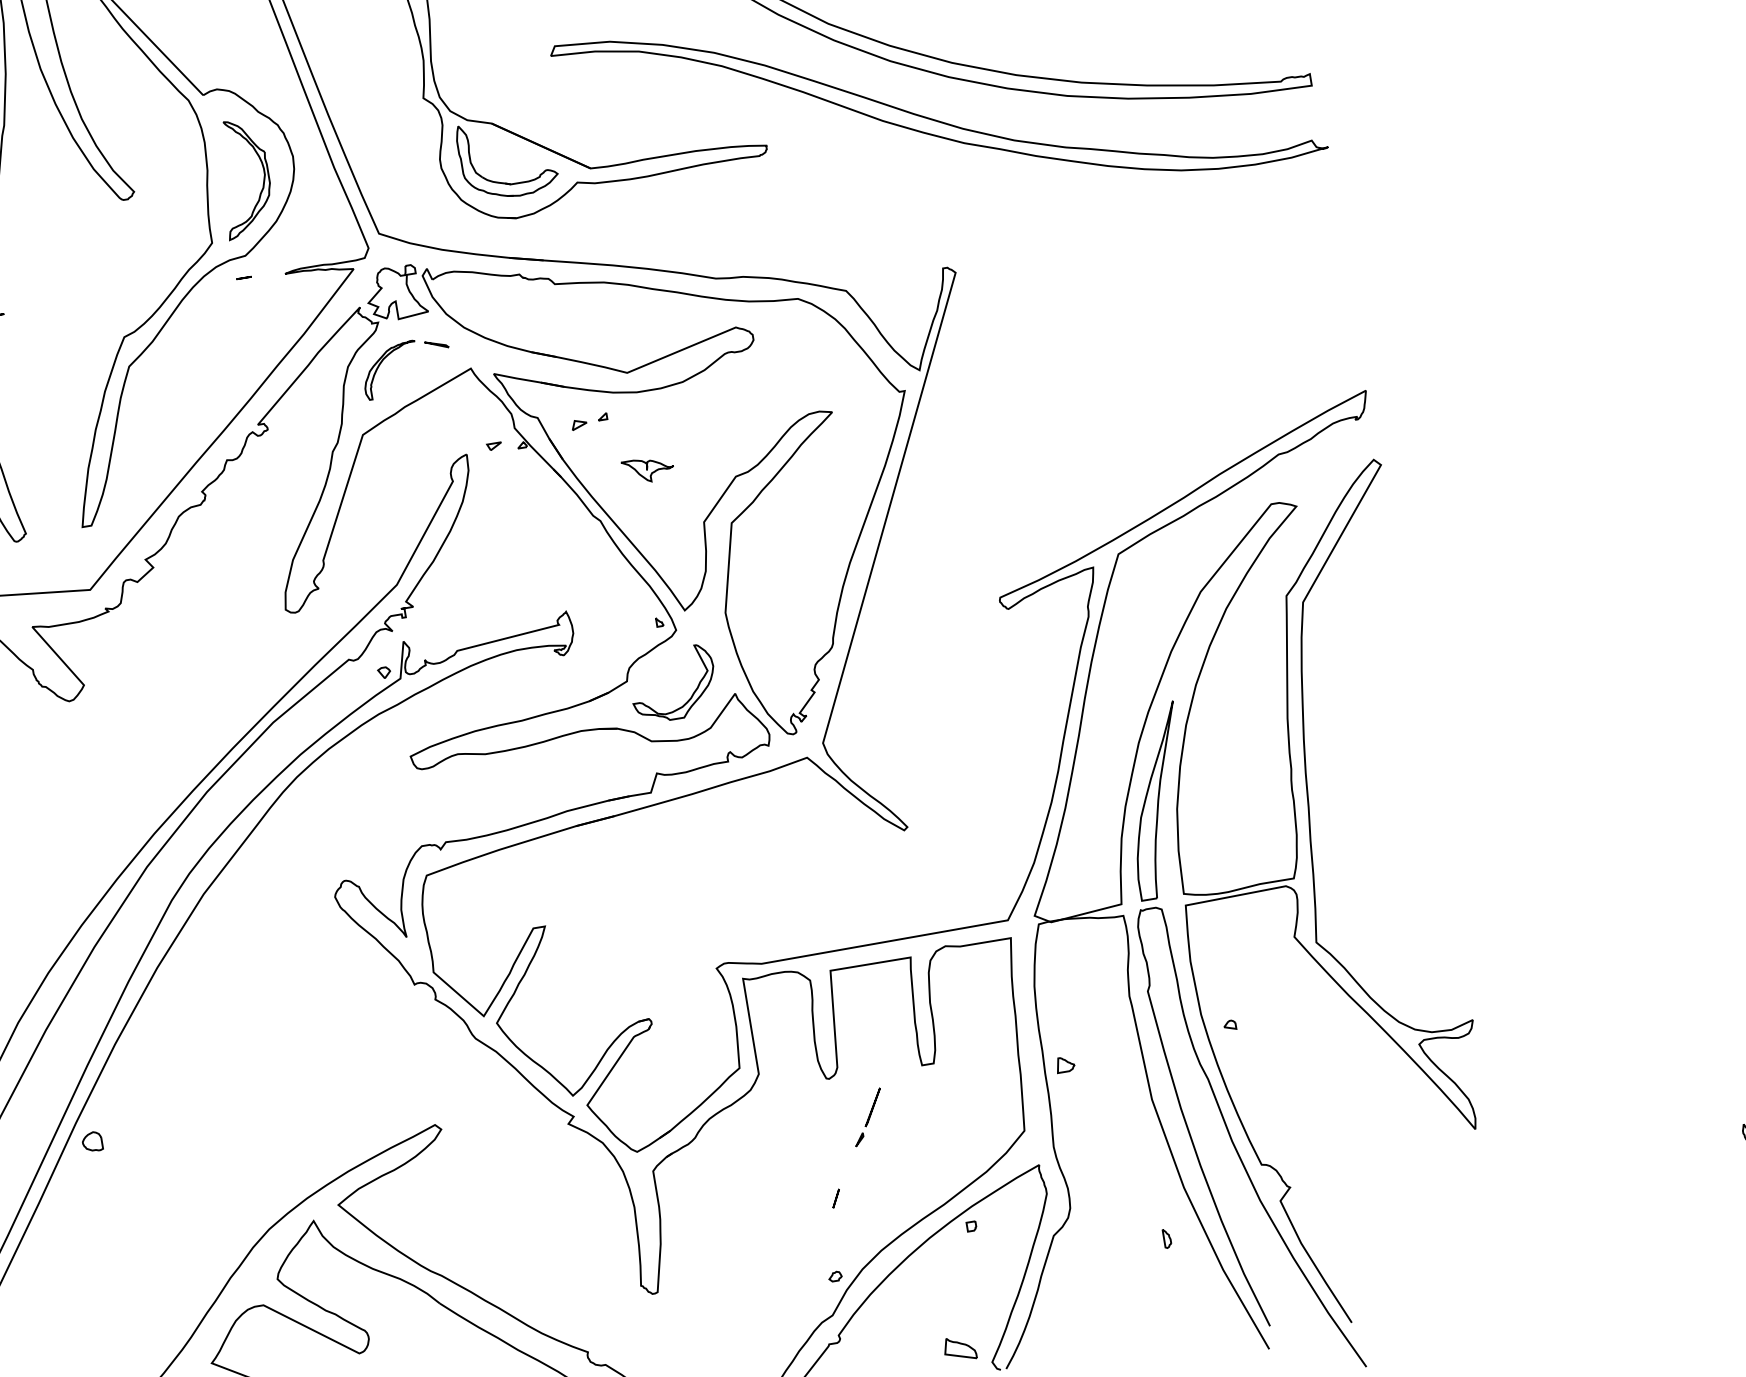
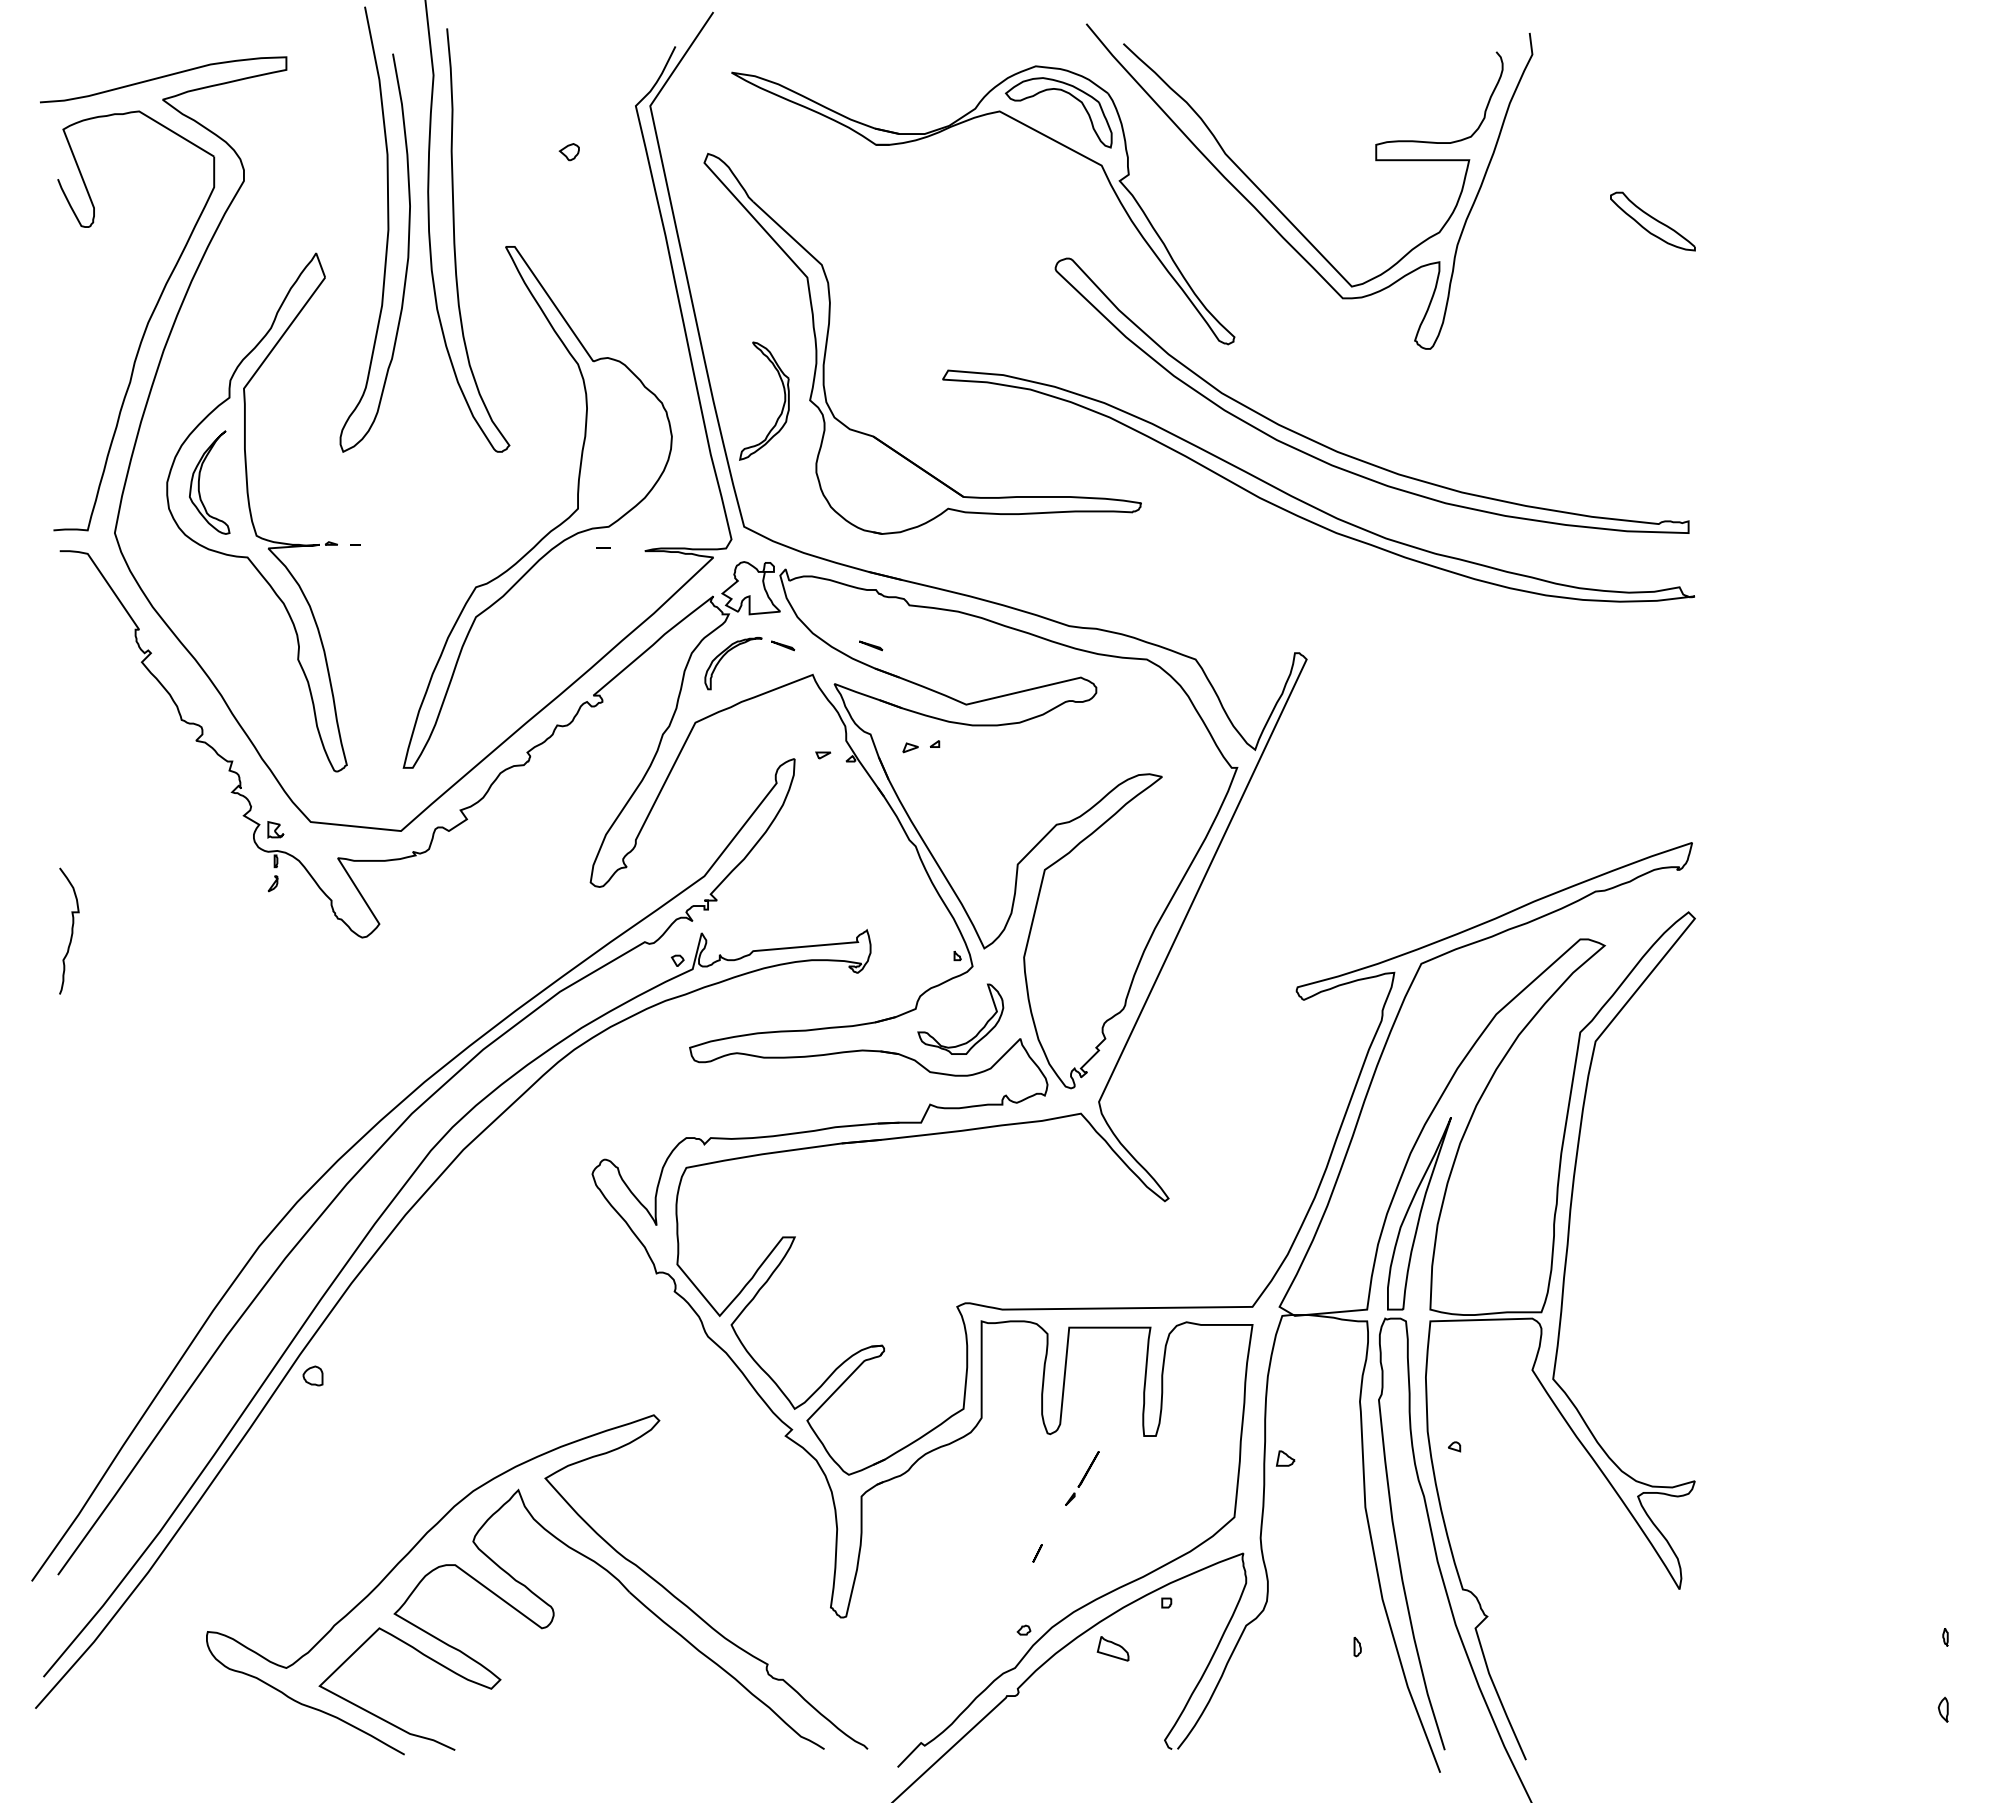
part: (263, 180) -> (782, 406), moved
part: (504, 182) -> (876, 496), removed
line: (524, 330) -> (871, 645), added
part: (648, 469) -> (971, 803), removed
part: (959, 1348) -> (1112, 1648), moved

